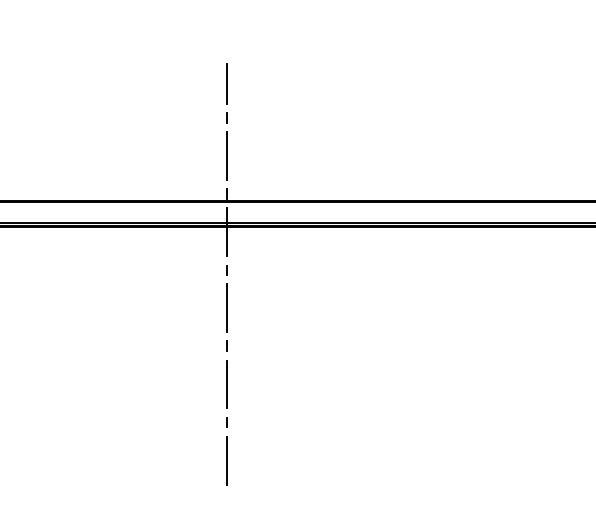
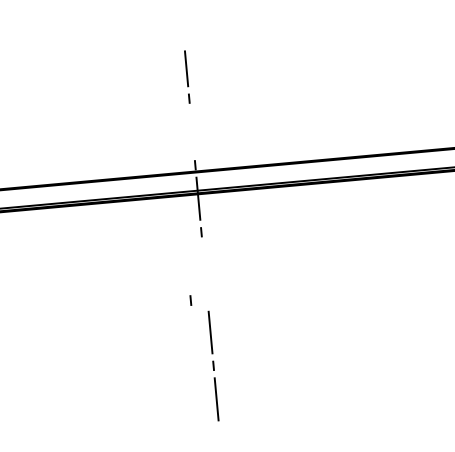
line: (227, 155) -> (192, 131), removed
line: (227, 307) -> (204, 264), removed
line: (226, 345) -> (190, 299), moved

